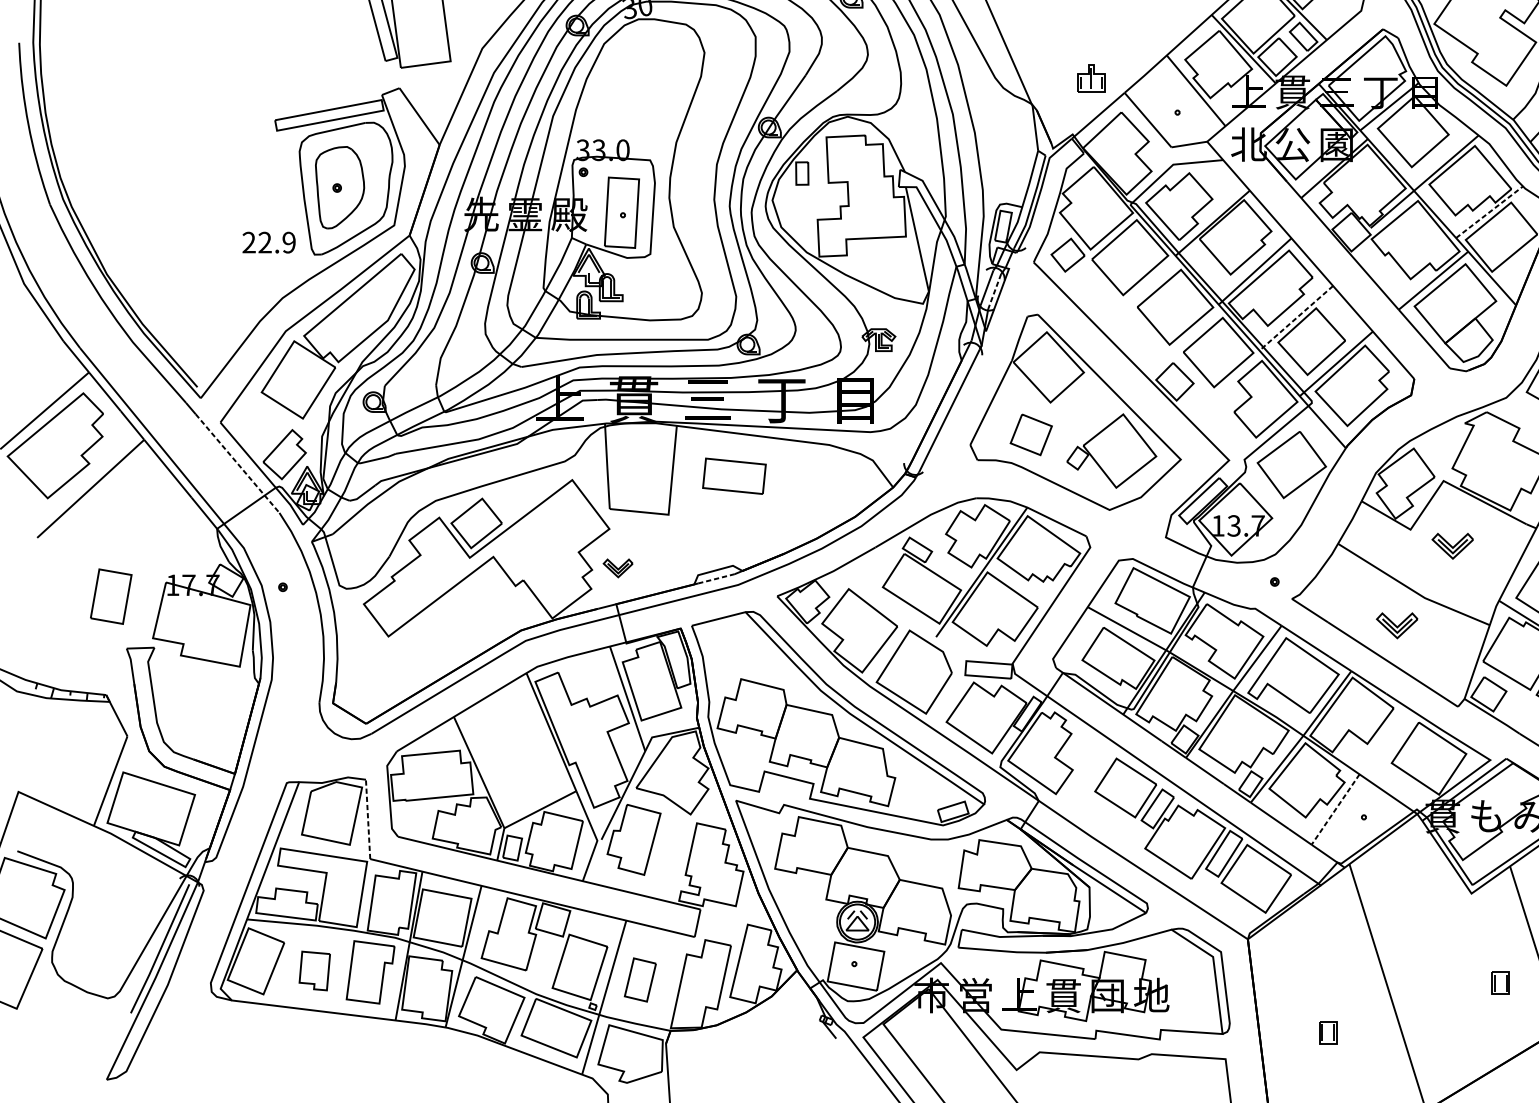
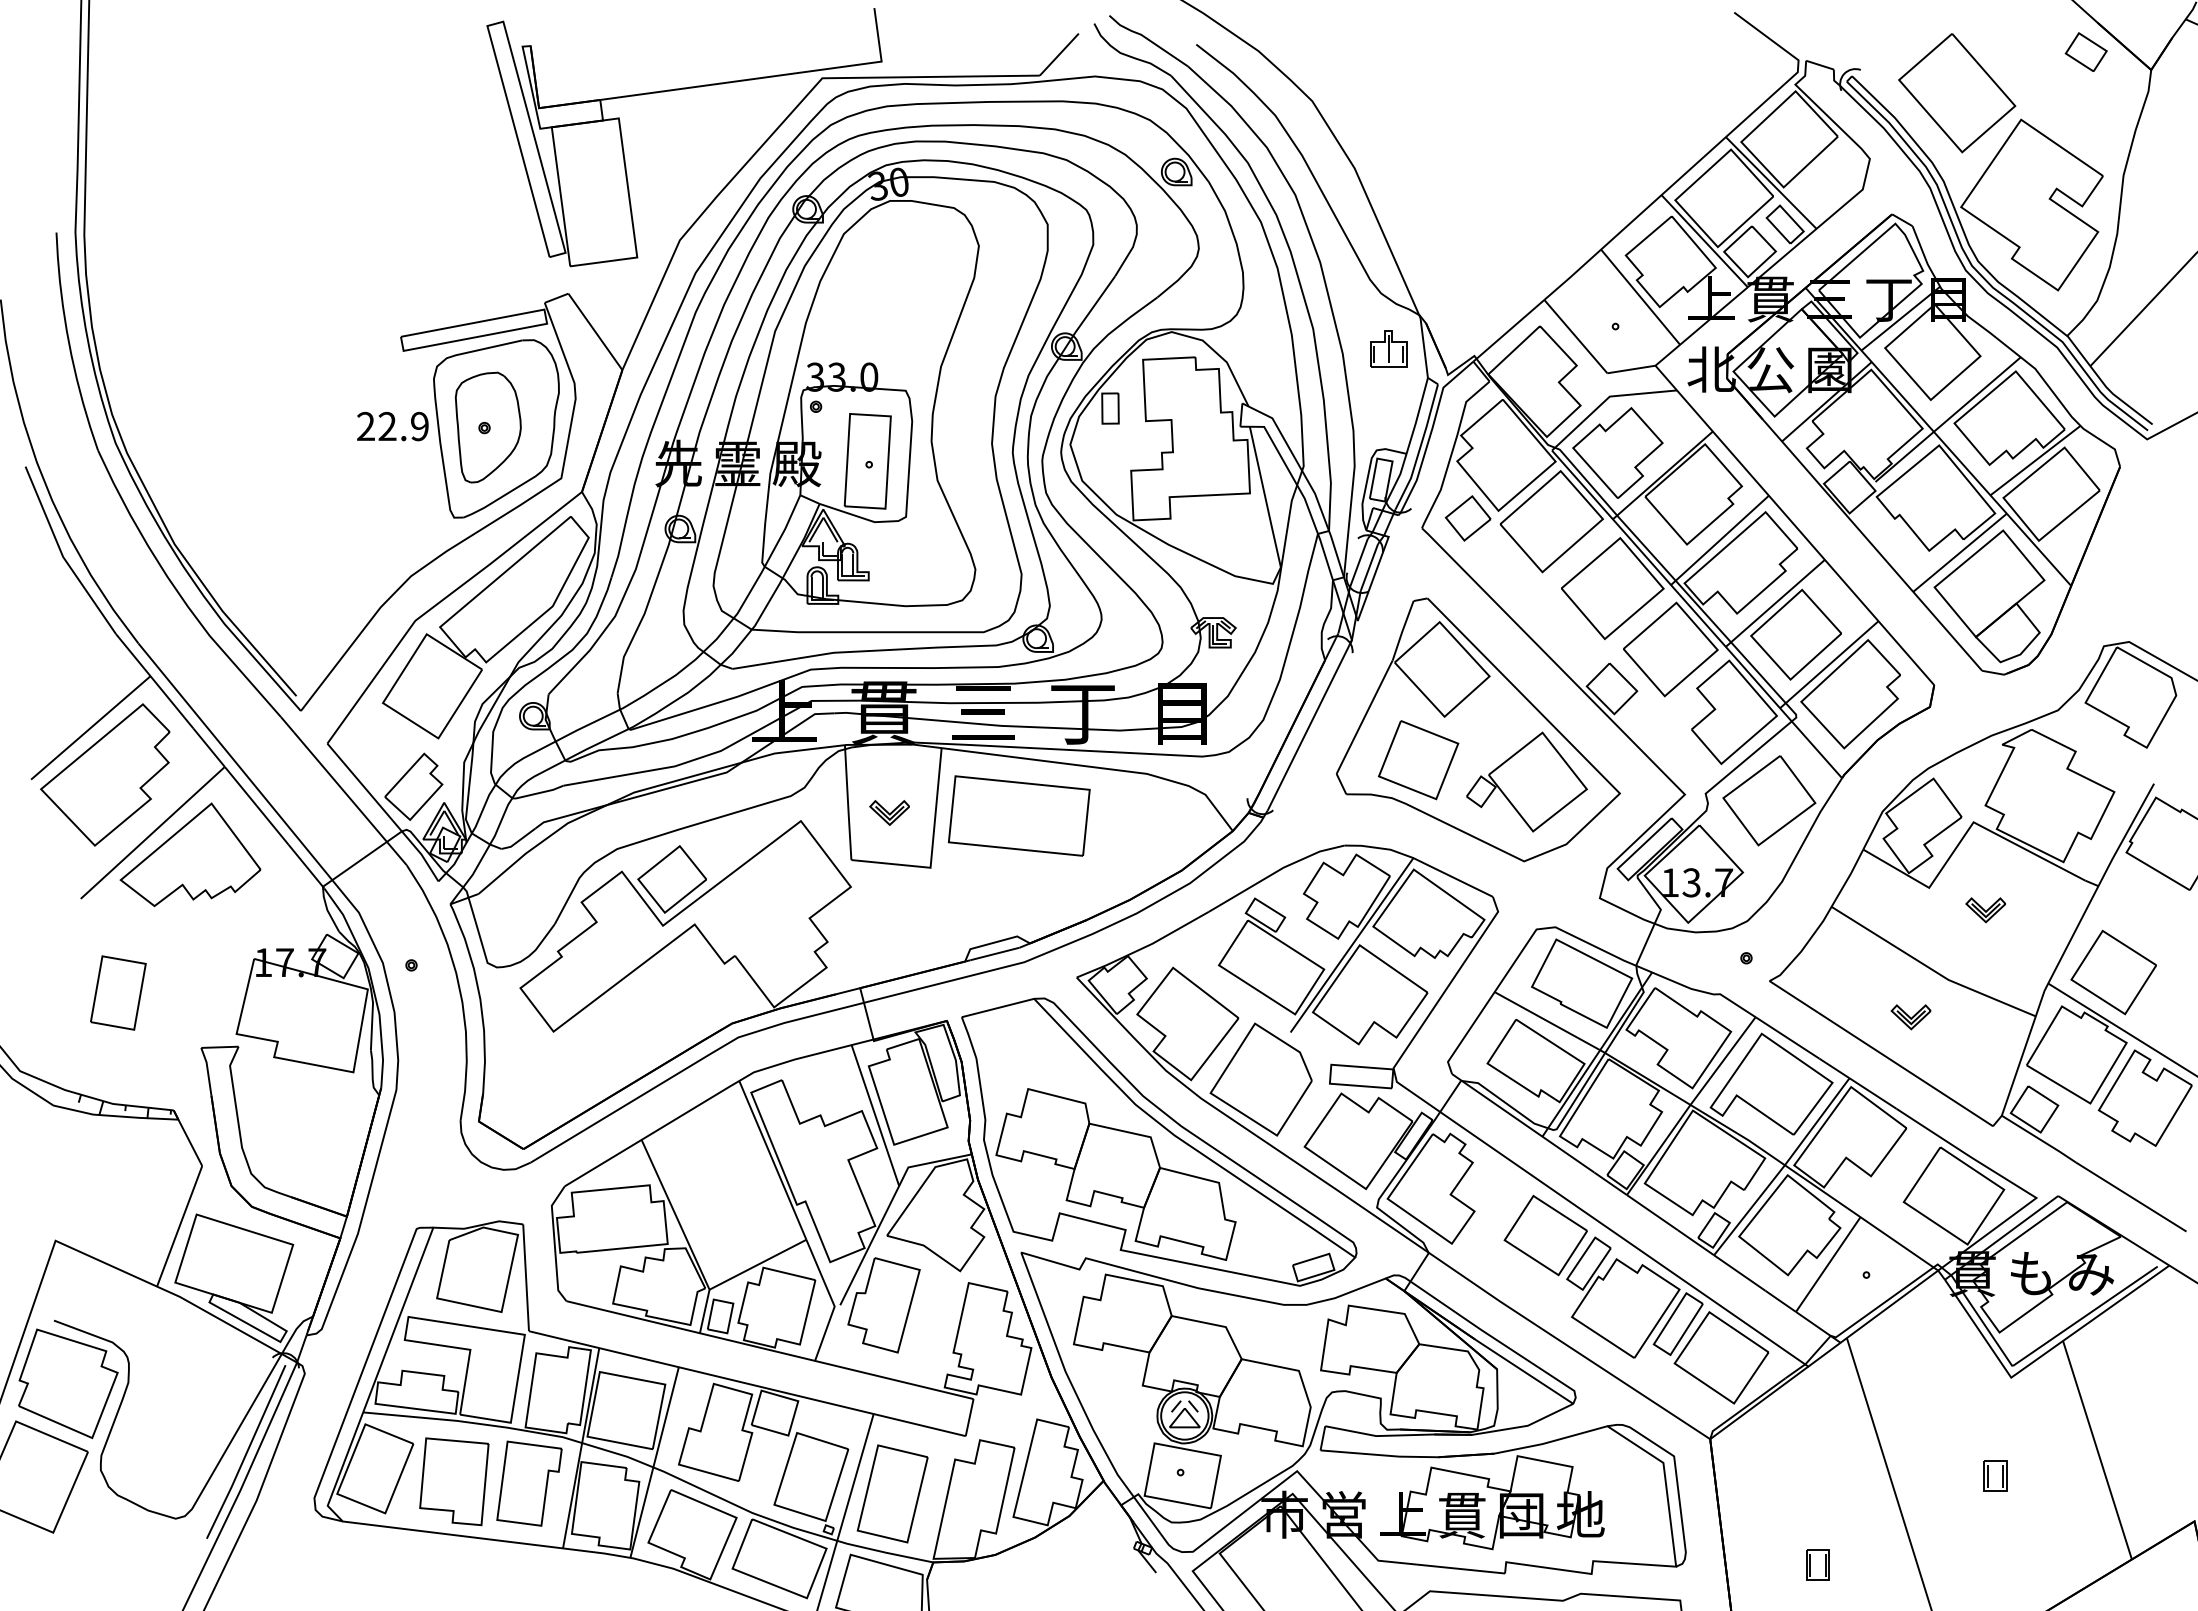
part: (1091, 78) -> (1388, 348), moved
line: (1489, 212) -> (2035, 460), dashed -> solid
text: (268, 242) -> (392, 426), moved
line: (994, 291) -> (1369, 567), dashed -> solid
line: (1296, 318) -> (1775, 603), dashed -> solid
part: (1031, 435) -> (1418, 760), size x1.43
line: (237, 464) -> (350, 799), dashed -> solid
part: (733, 475) -> (1018, 815), size x1.67
part: (118, 504) -> (190, 854), added
part: (1452, 546) -> (1985, 910), size x0.71
part: (618, 568) -> (889, 812), moved
line: (716, 578) -> (995, 953), dashed -> solid
part: (111, 596) -> (118, 992), moved
part: (1396, 626) -> (1910, 1017), size x0.71
line: (1335, 809) -> (1827, 1264), dashed -> solid
line: (368, 819) -> (526, 1277), dashed -> solid
part: (314, 970) -> (454, 1481), size x1.67
part: (640, 979) -> (892, 1493), size x1.67
part: (1500, 982) -> (1995, 1475), moved

